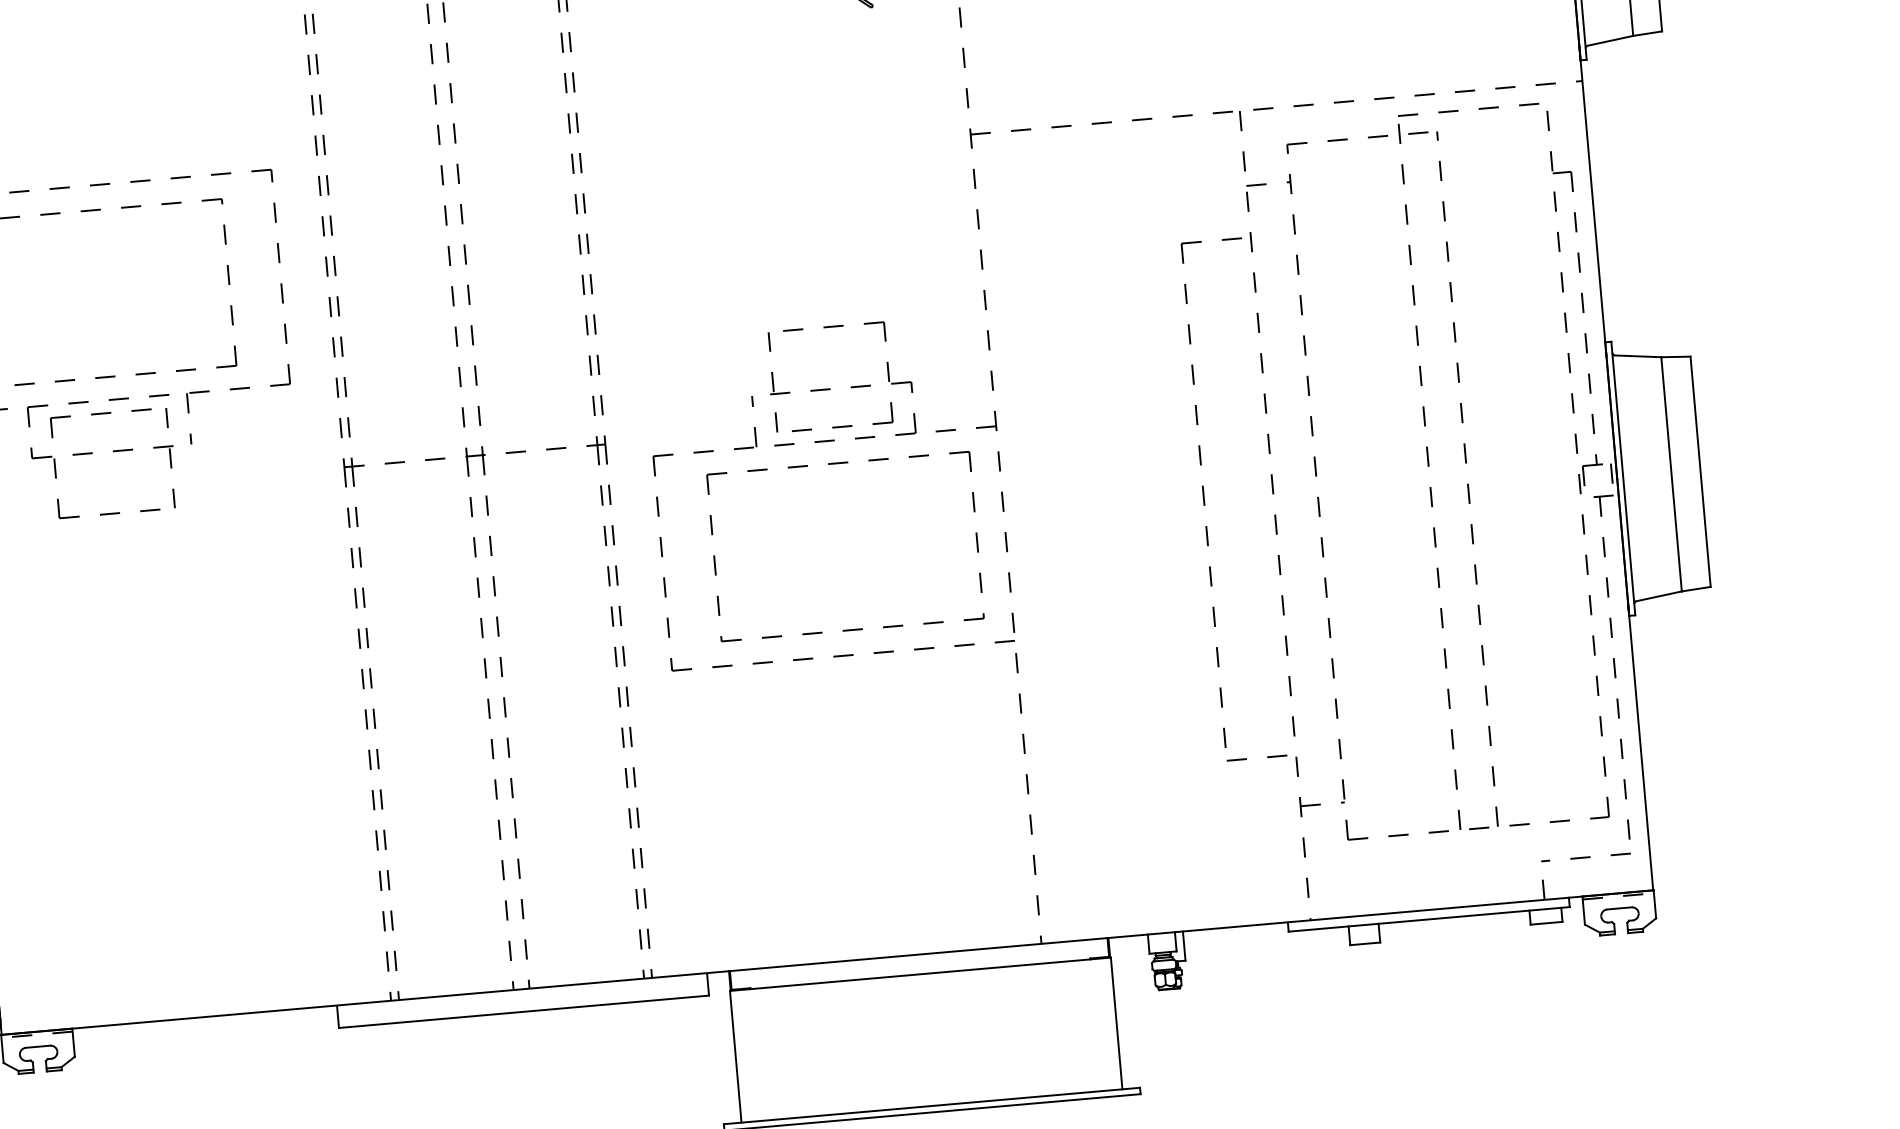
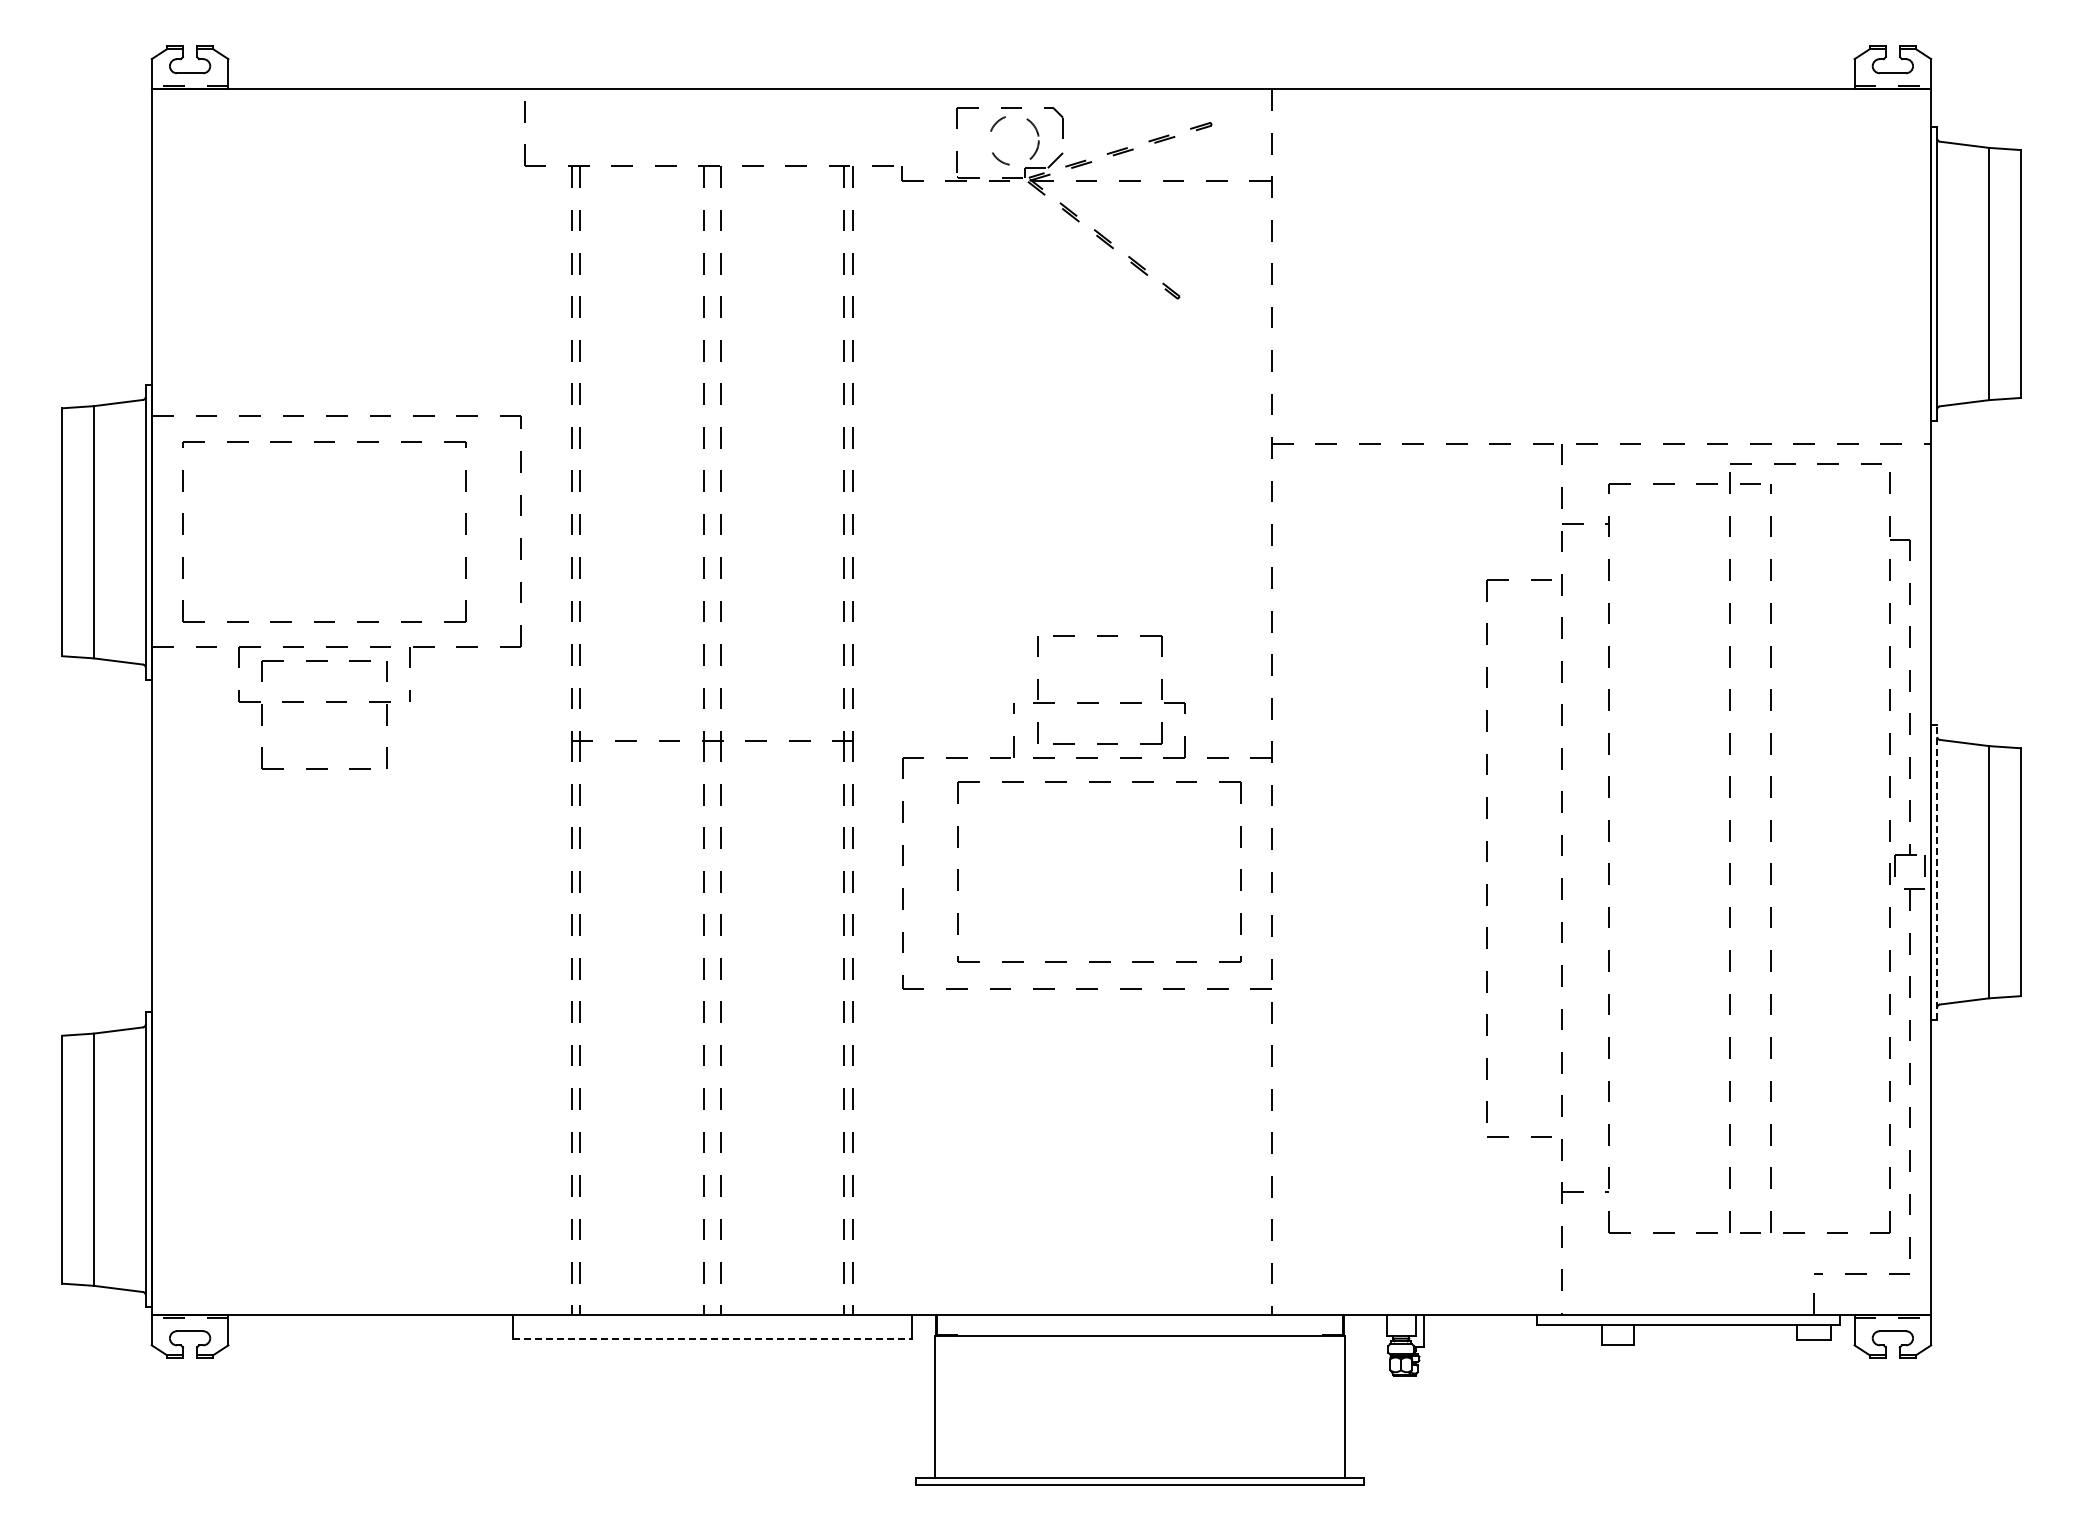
line: (1623, 477) -> (1937, 871), solid -> dashed
line: (524, 1011) -> (713, 1339), solid -> dashed

